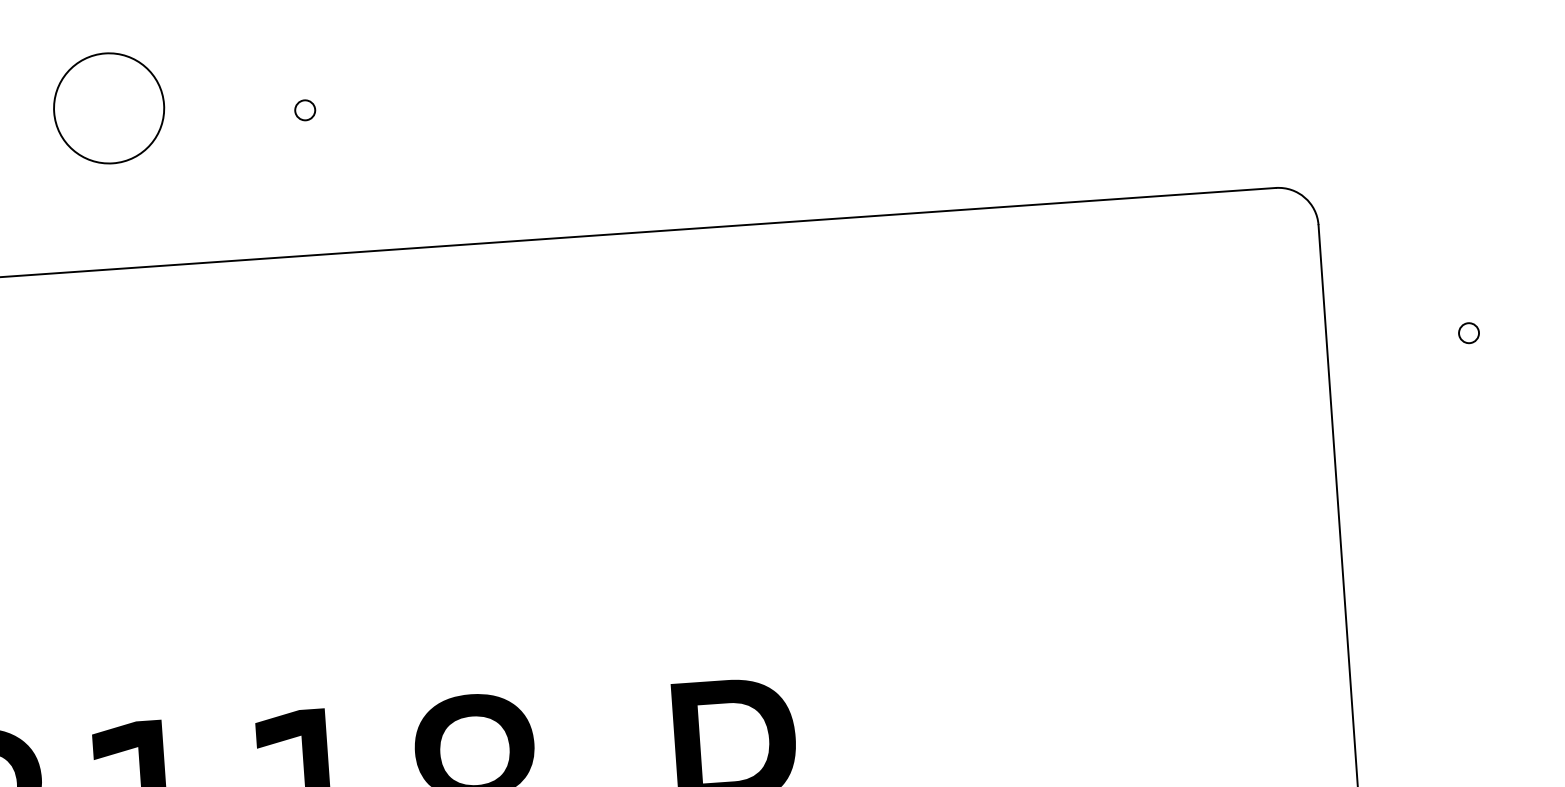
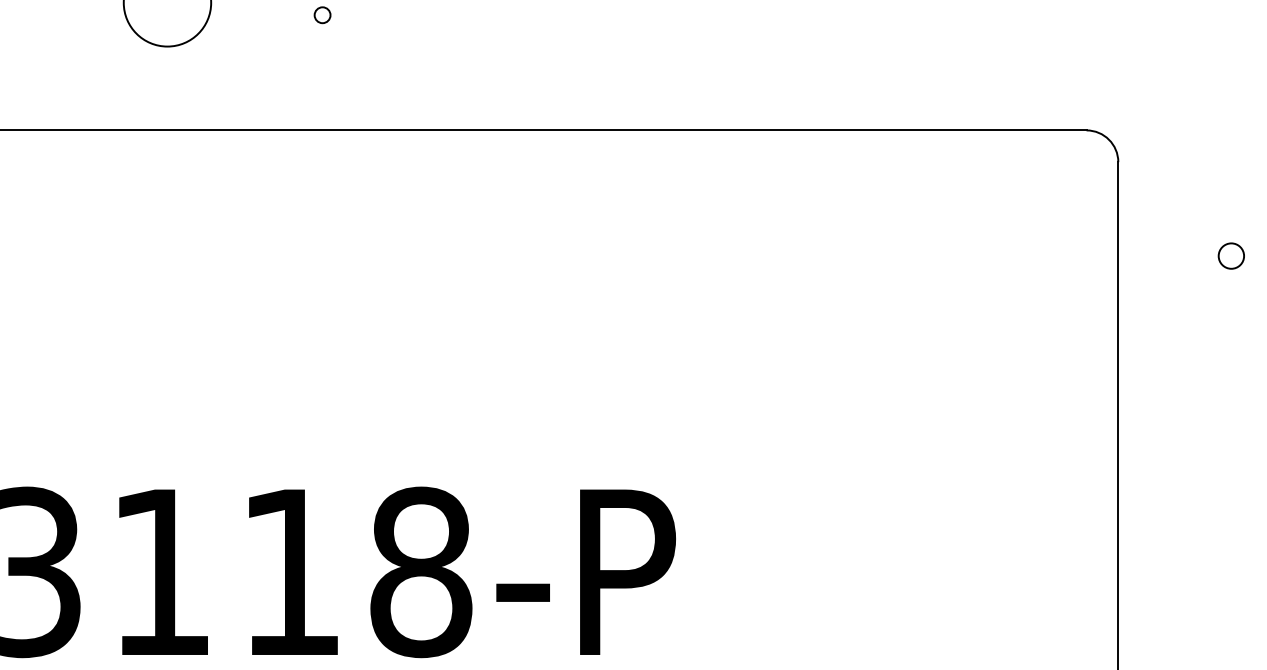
circle: (1469, 332) -> (1231, 255), size x1.6

